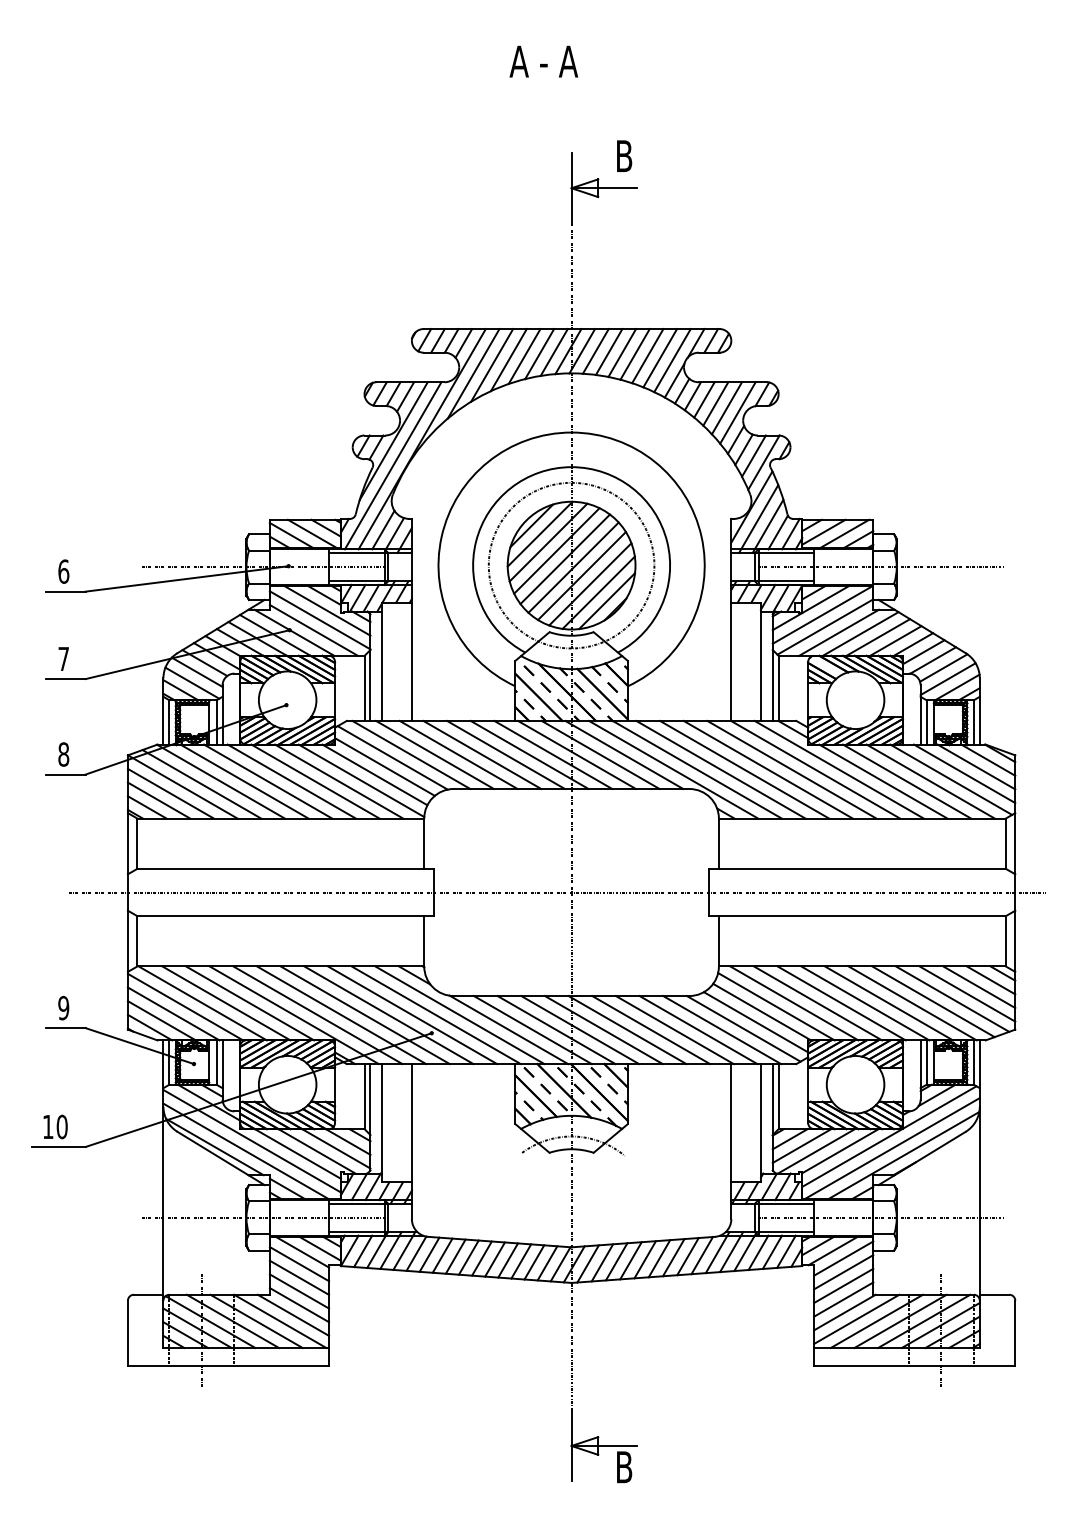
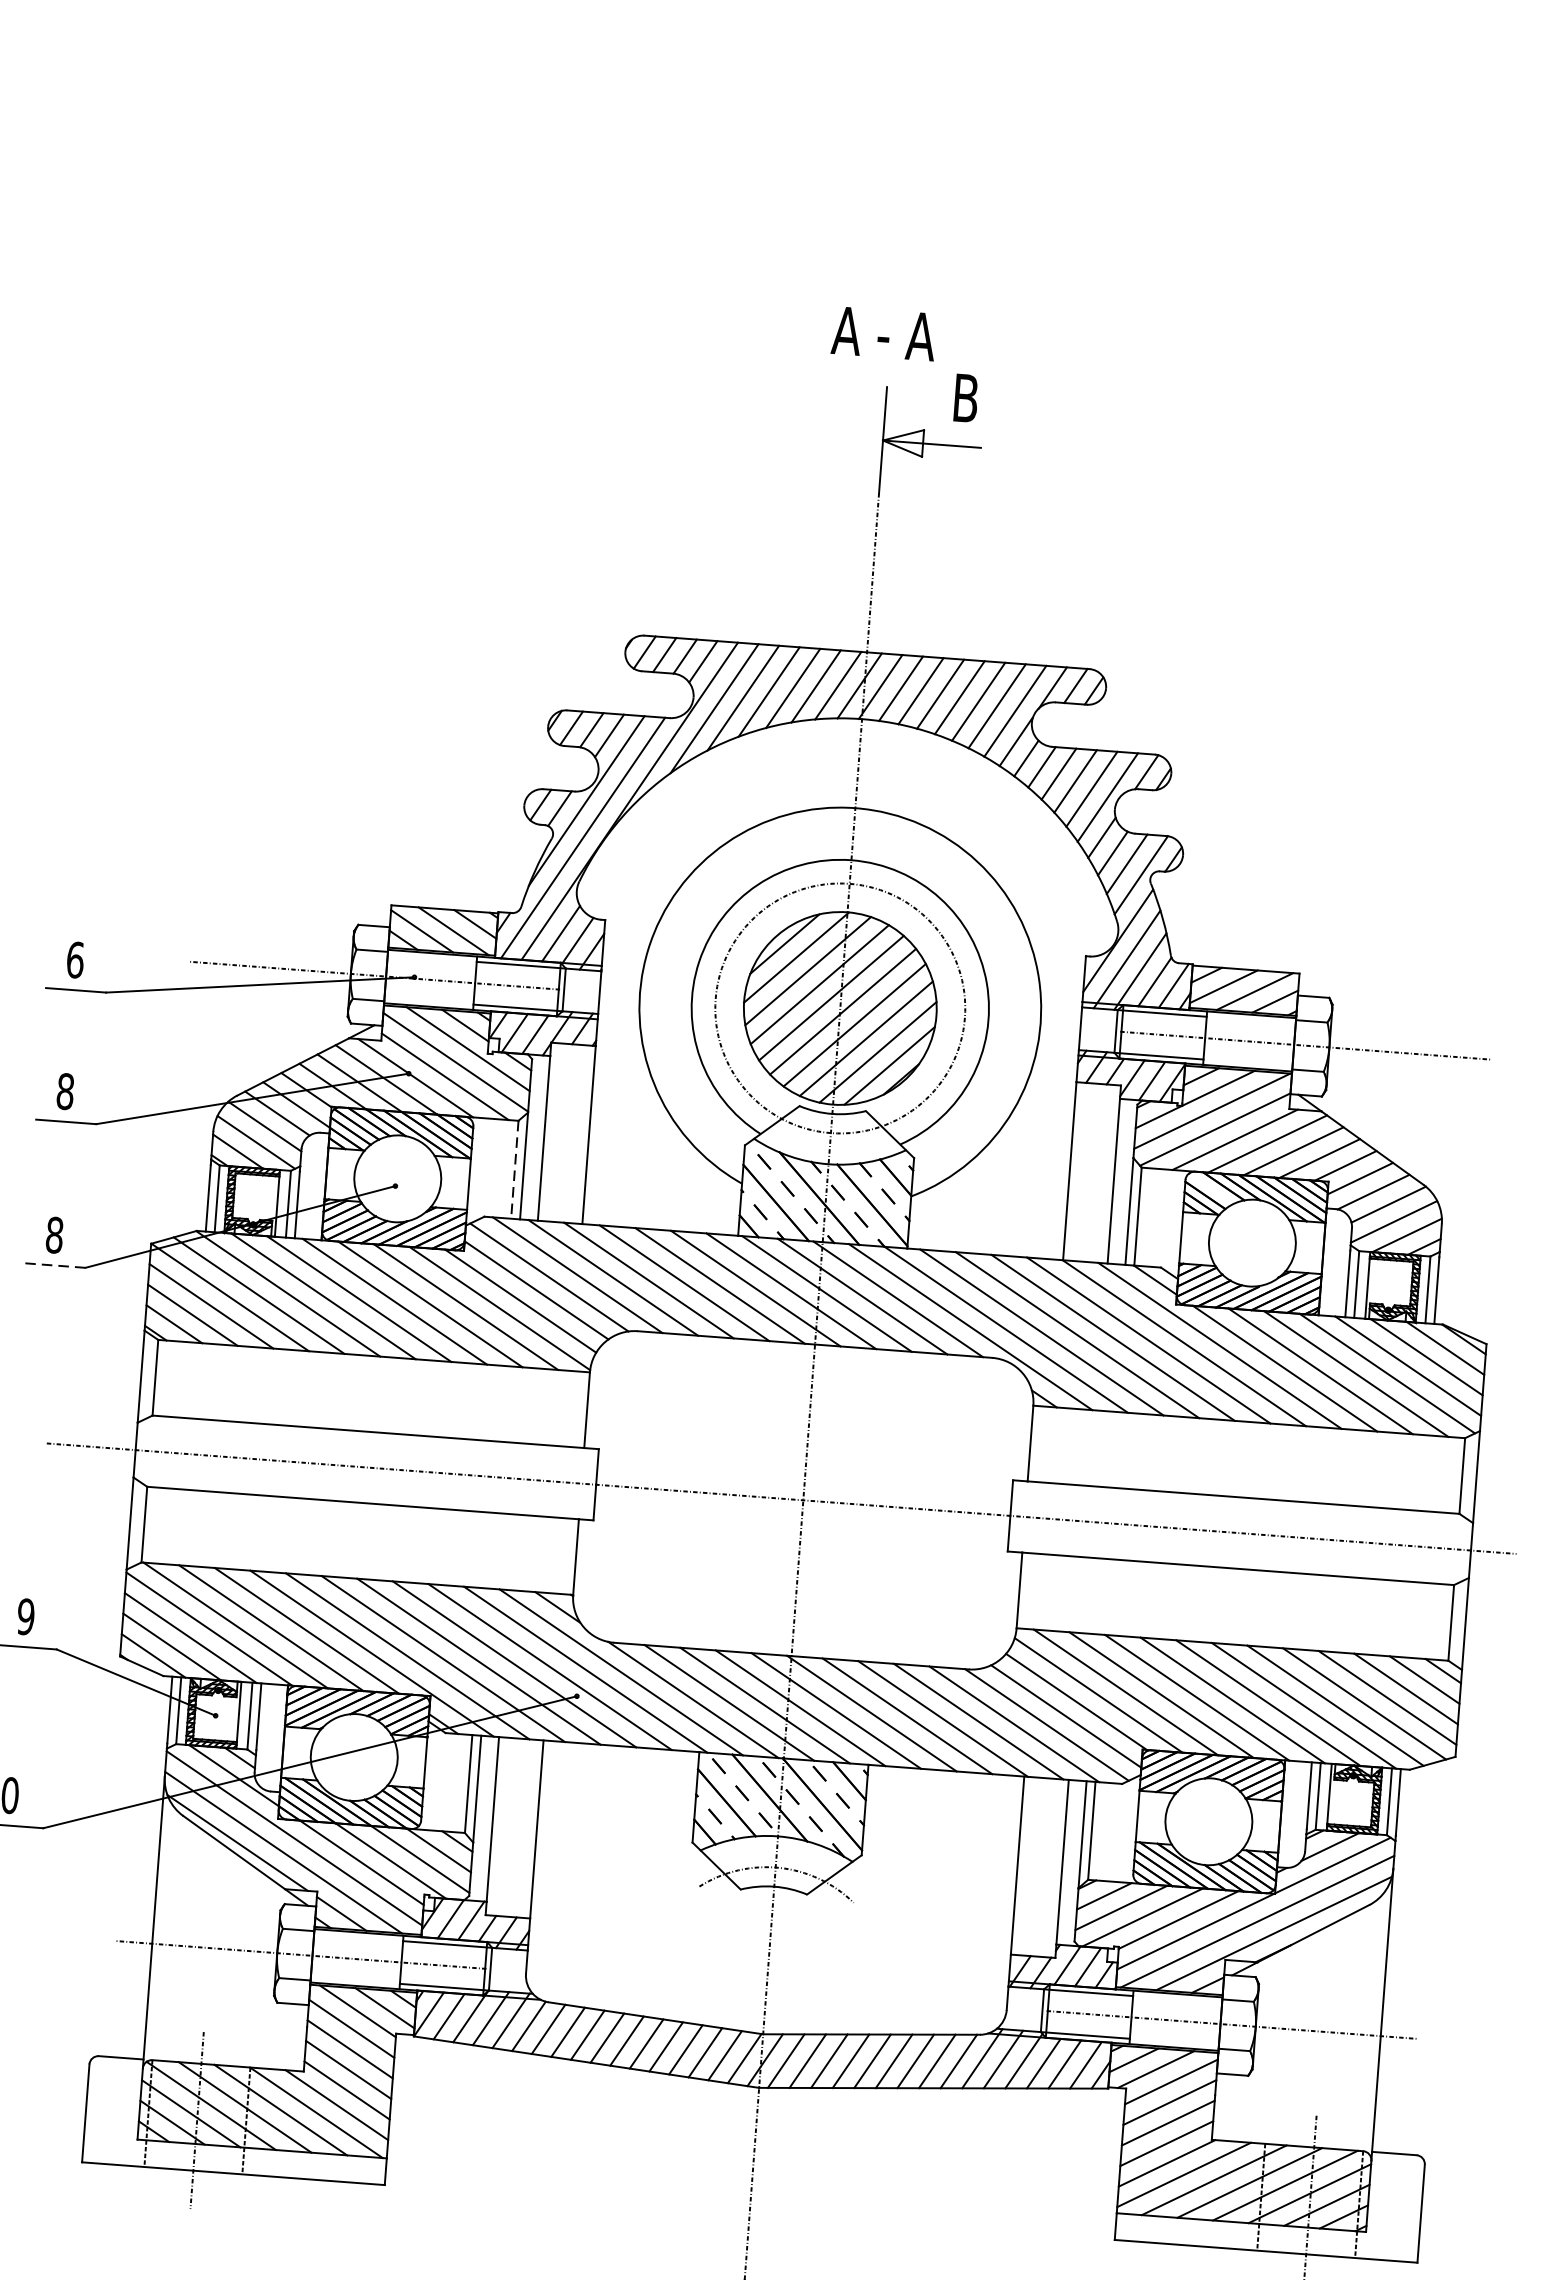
text: (543, 61) -> (883, 333), moved
text: (63, 658) -> (65, 1090), 7 -> 8
line: (364, 688) -> (514, 1169), solid -> dashed
line: (65, 774) -> (55, 1265), solid -> dashed

